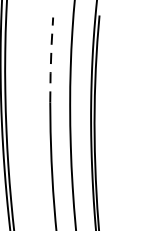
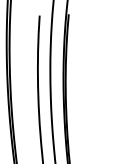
line: (51, 60) -> (38, 42), dashed -> solid

